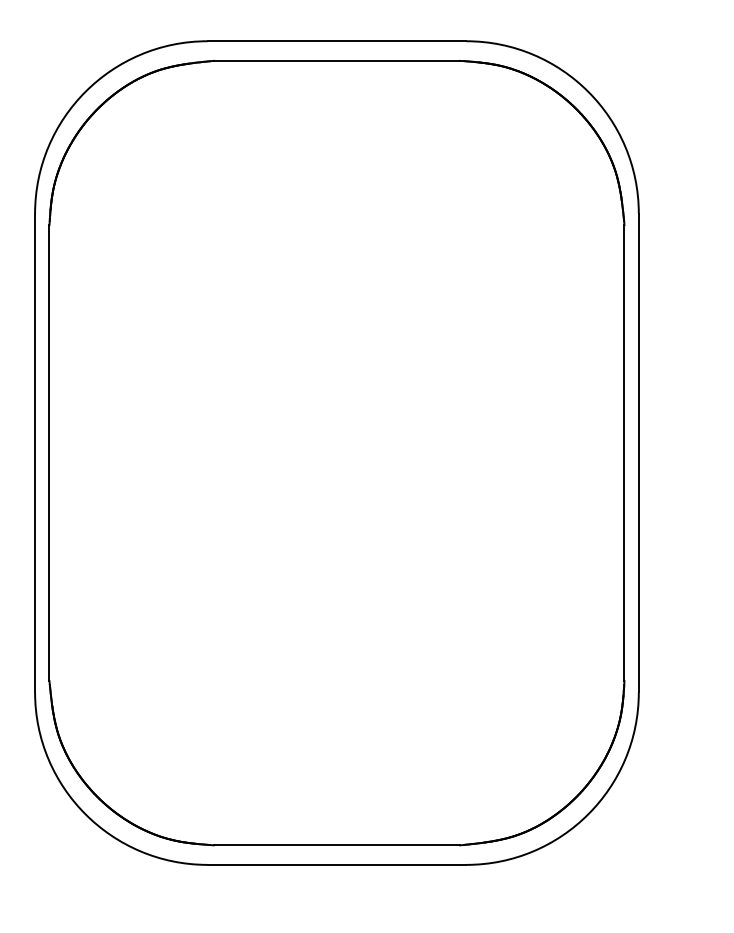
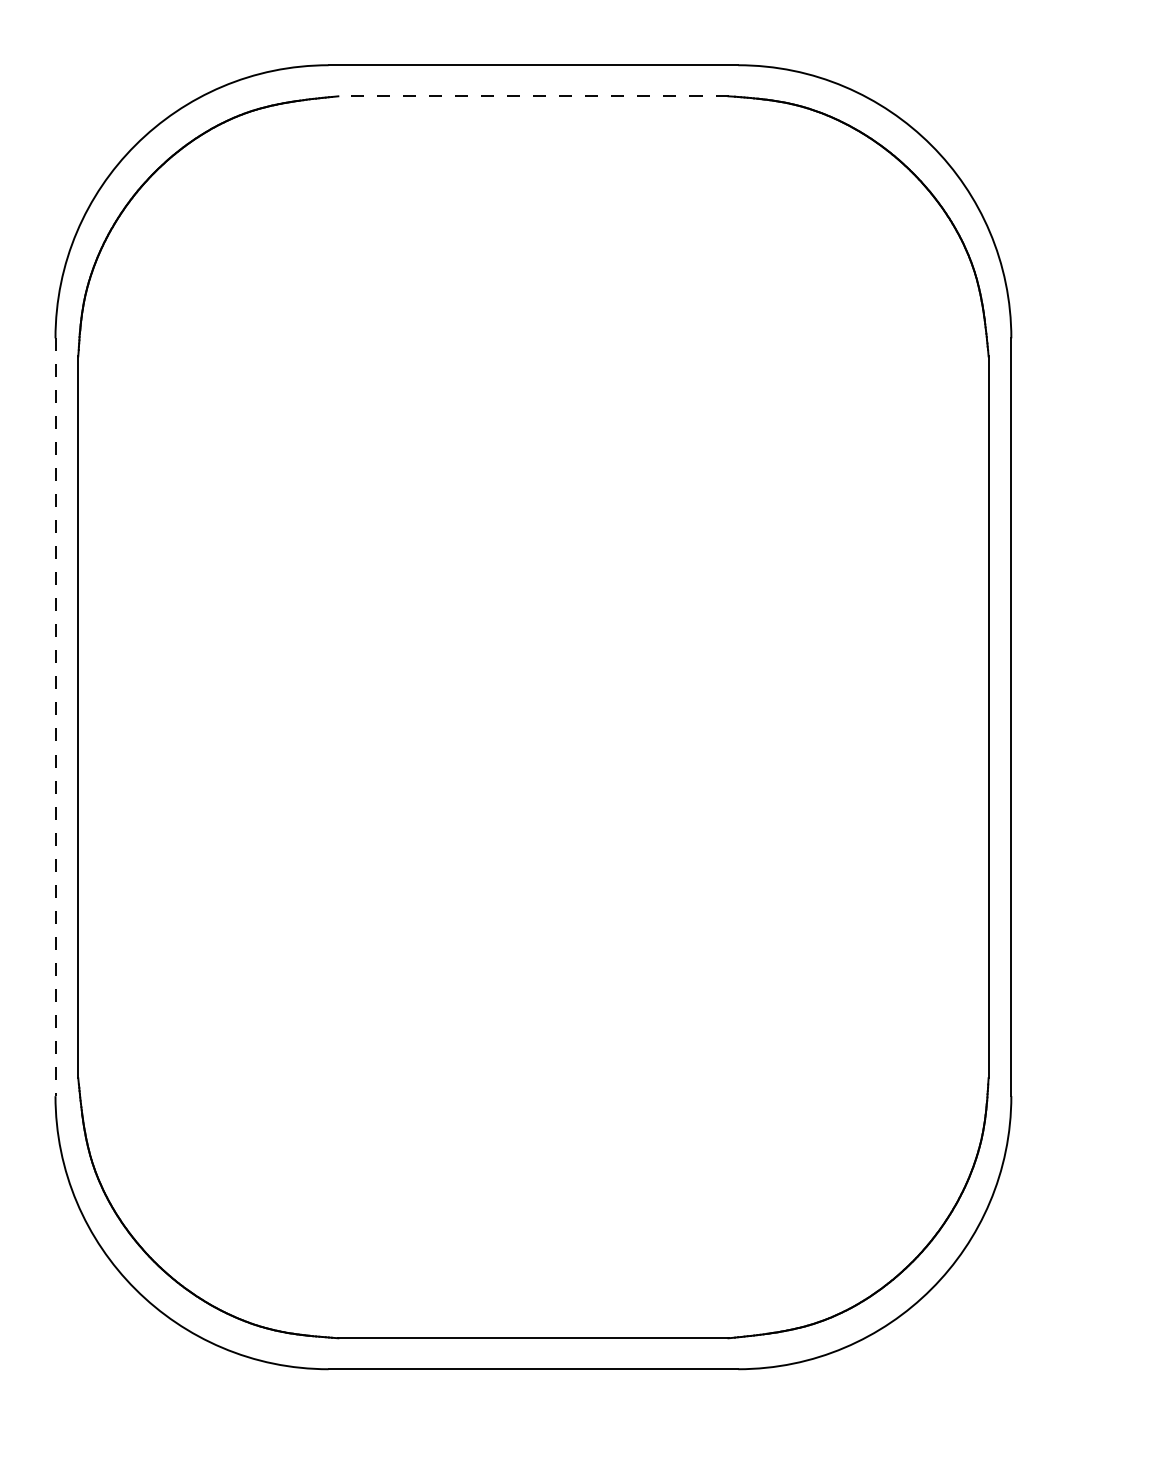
line: (336, 60) -> (532, 95), solid -> dashed
line: (35, 453) -> (56, 717), solid -> dashed

